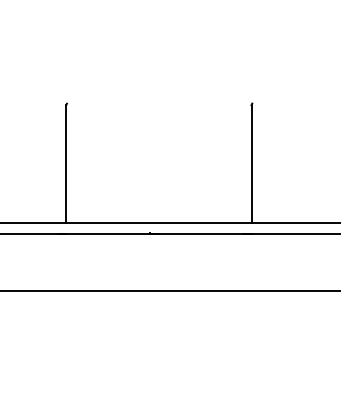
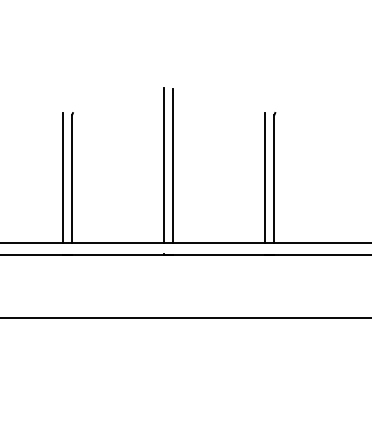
line: (149, 151) -> (163, 165), added
line: (159, 151) -> (173, 165), added
line: (57, 162) -> (62, 177), added
line: (243, 162) -> (265, 177), added

